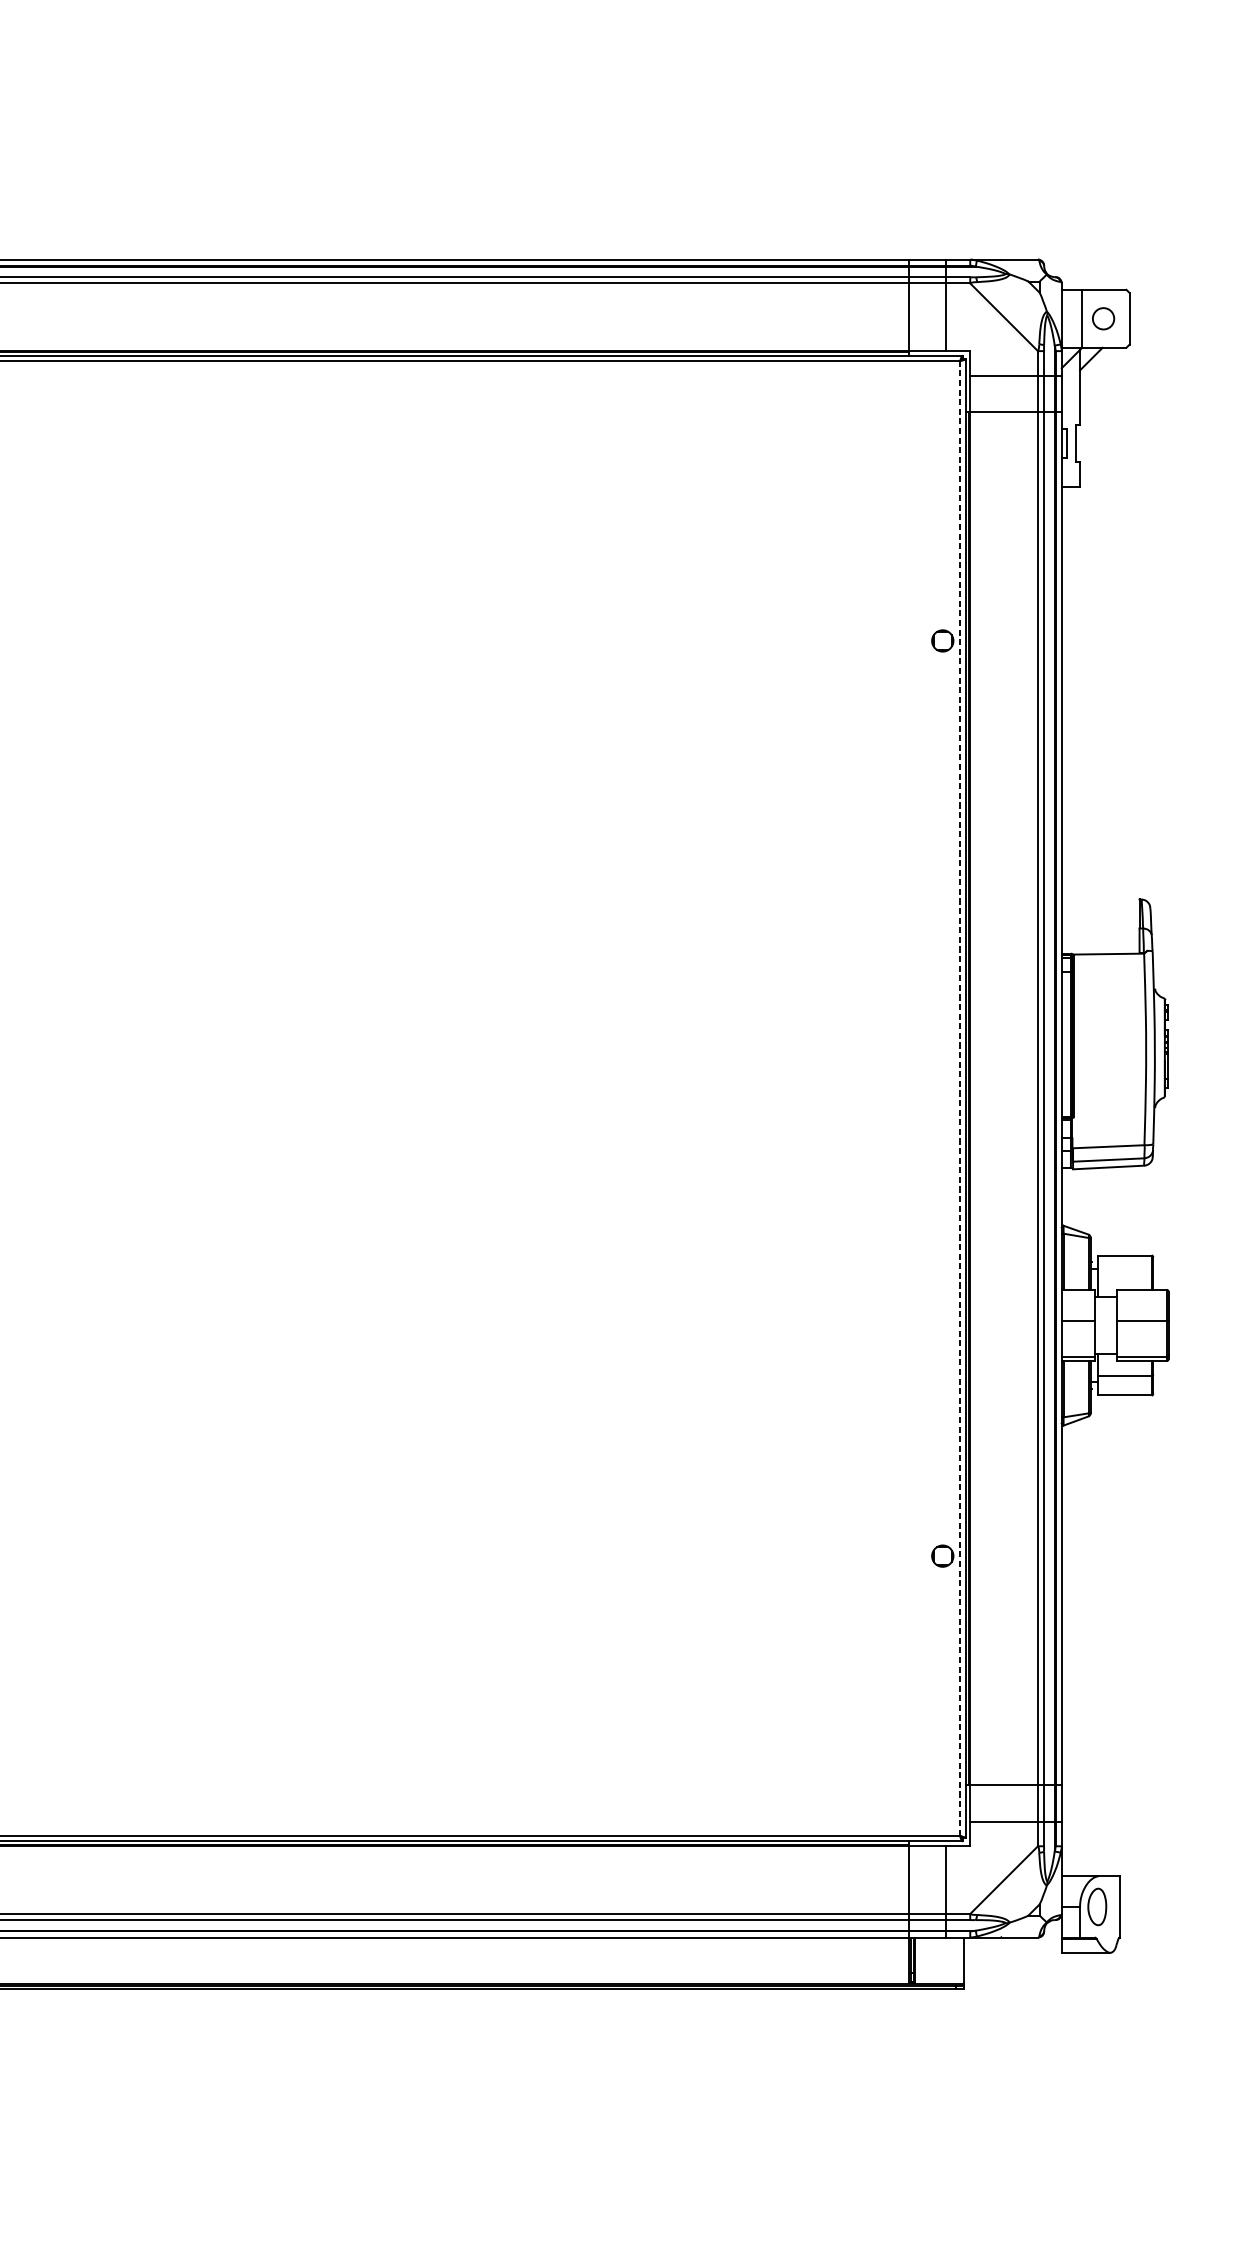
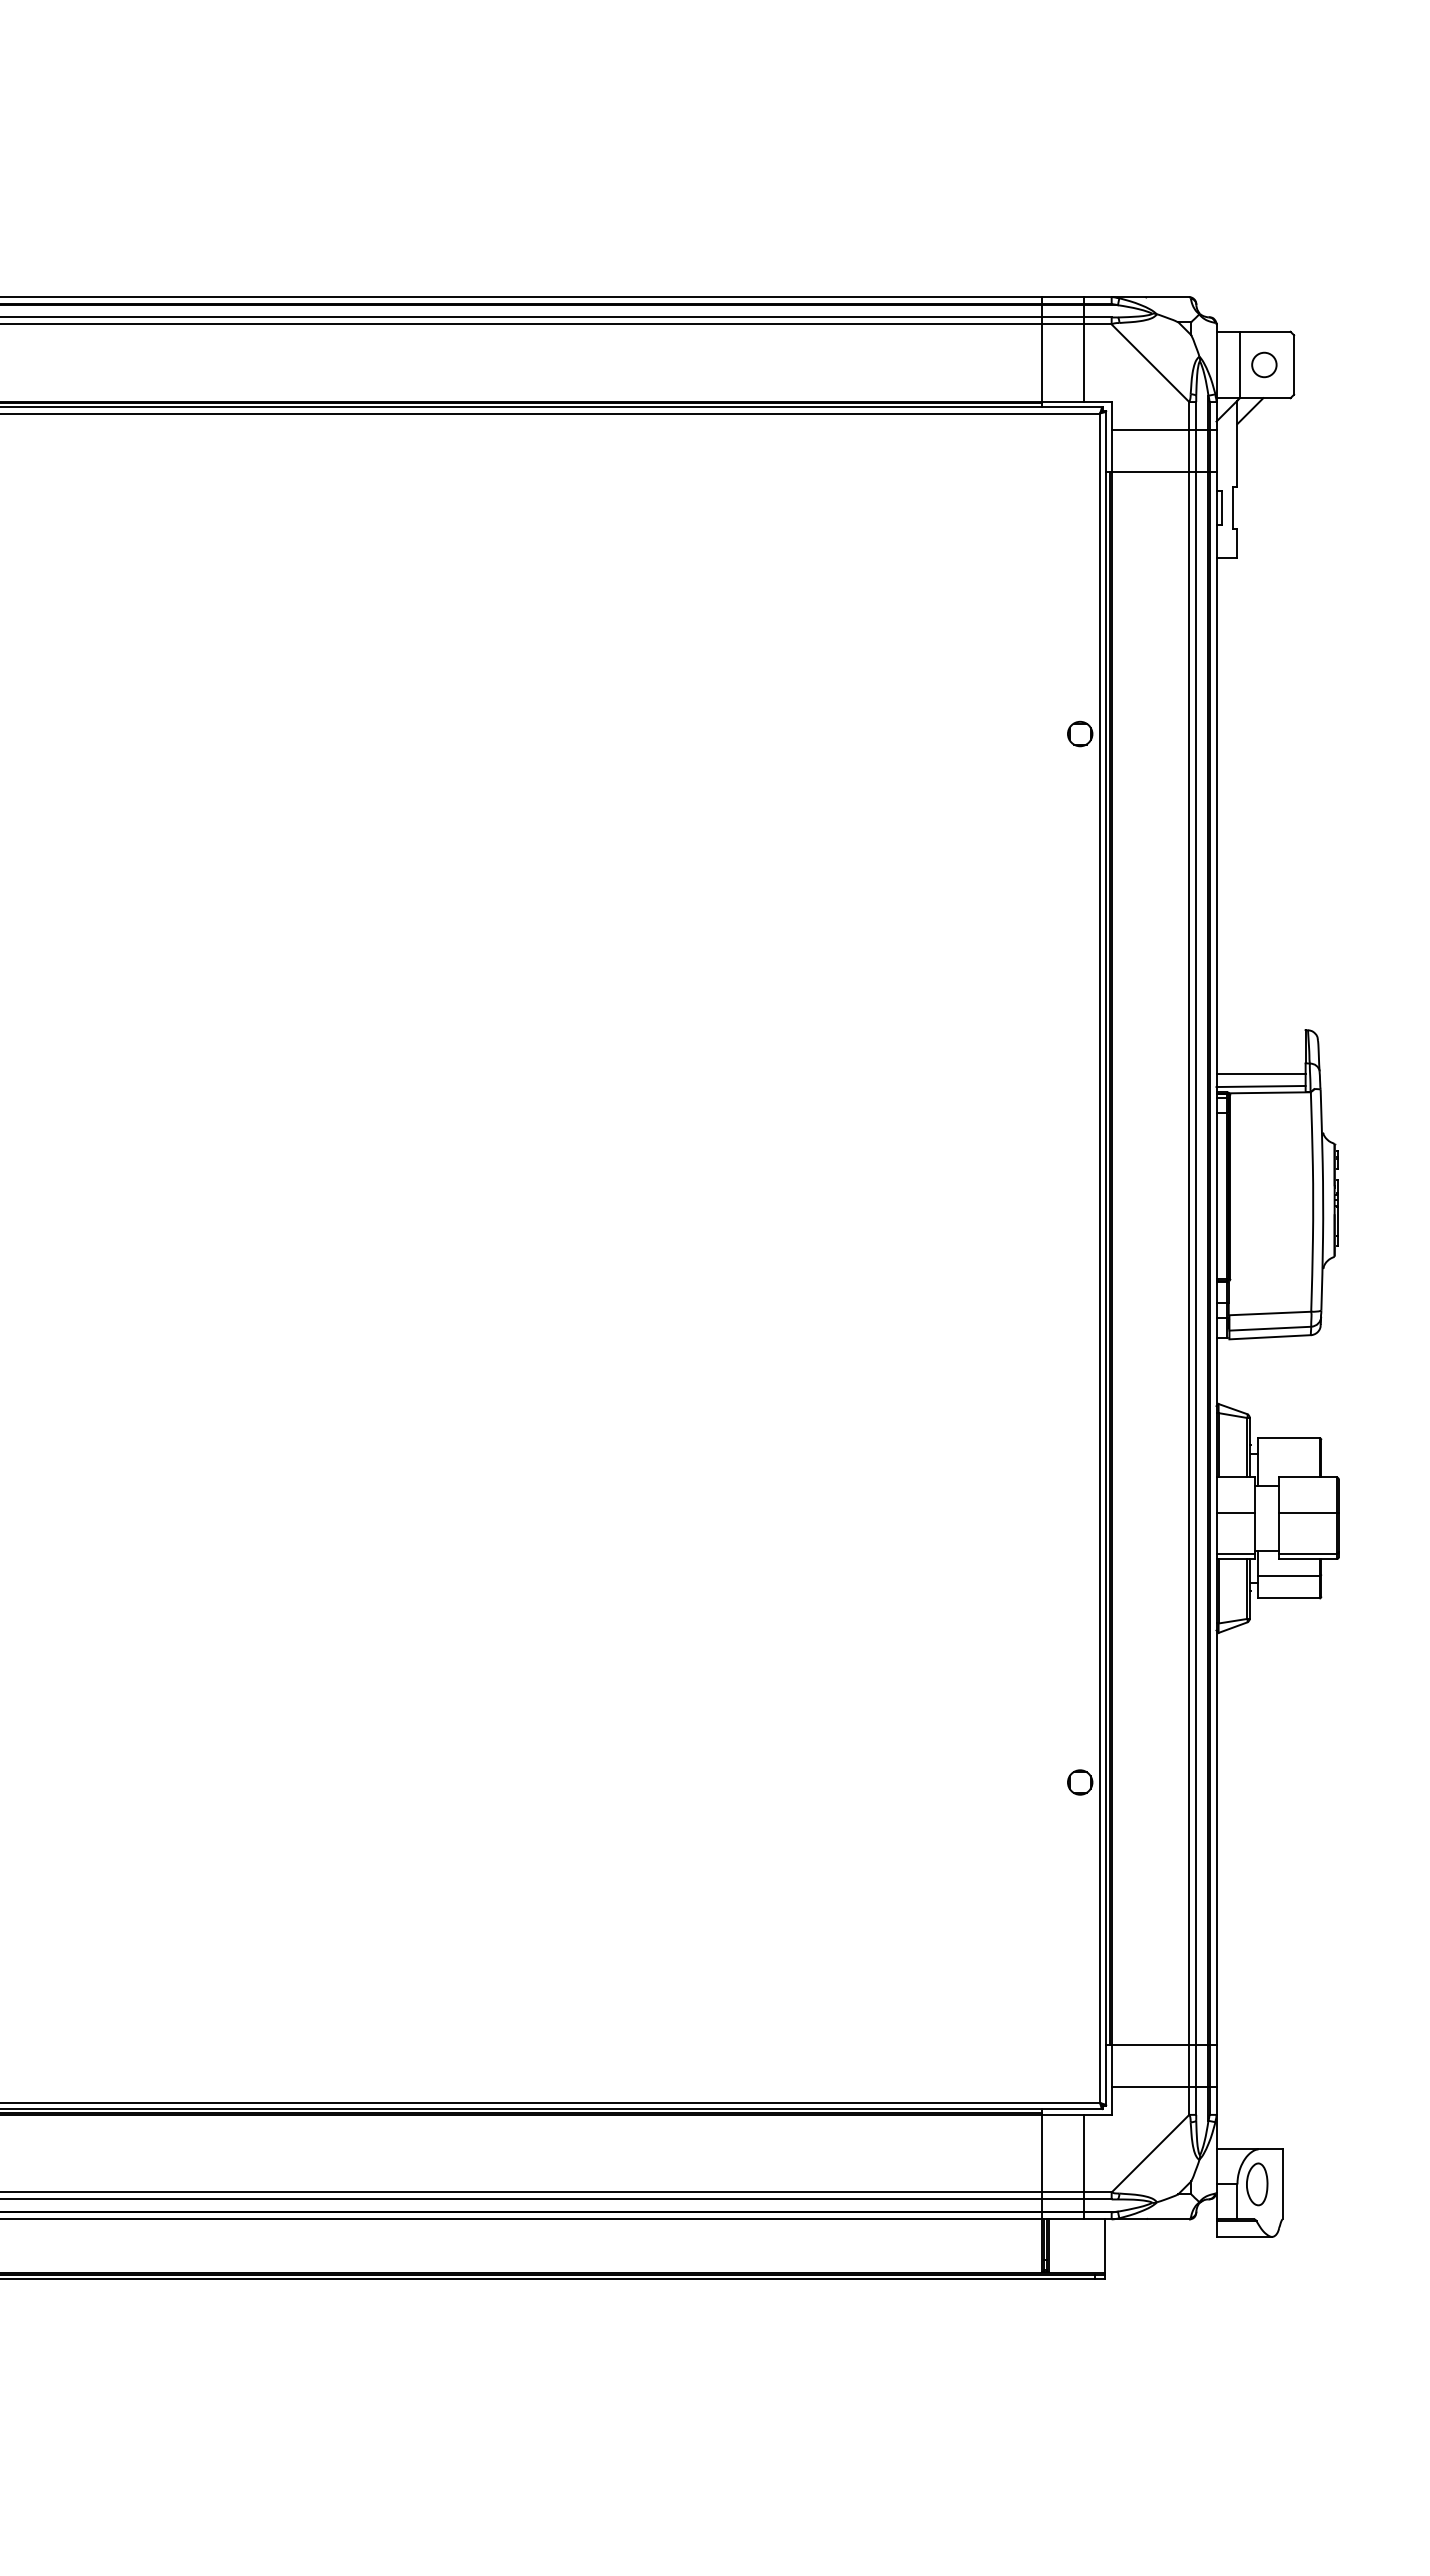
line: (1100, 938) -> (1260, 1074), added
line: (1100, 948) -> (1260, 1086), added
line: (960, 1098) -> (1100, 1258), dashed -> solid

